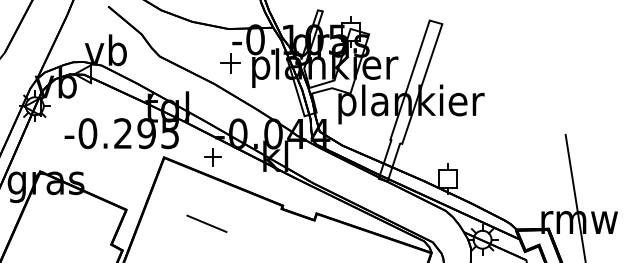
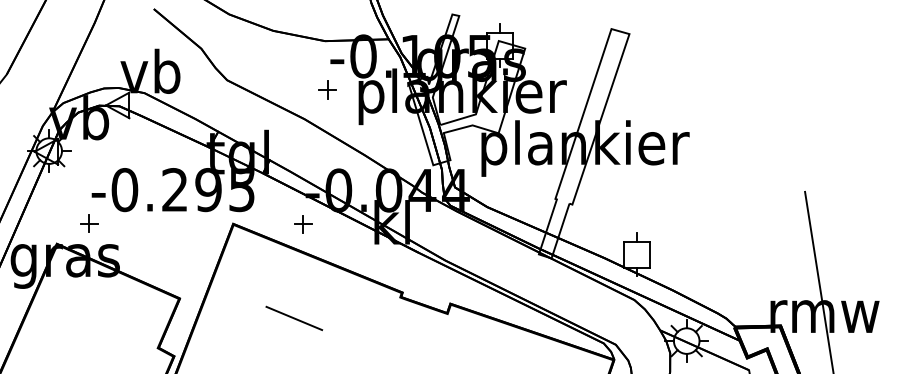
part: (230, 63) -> (327, 89), size x0.62
part: (63, 157) -> (89, 223), added
part: (213, 157) -> (303, 224), size x0.71

